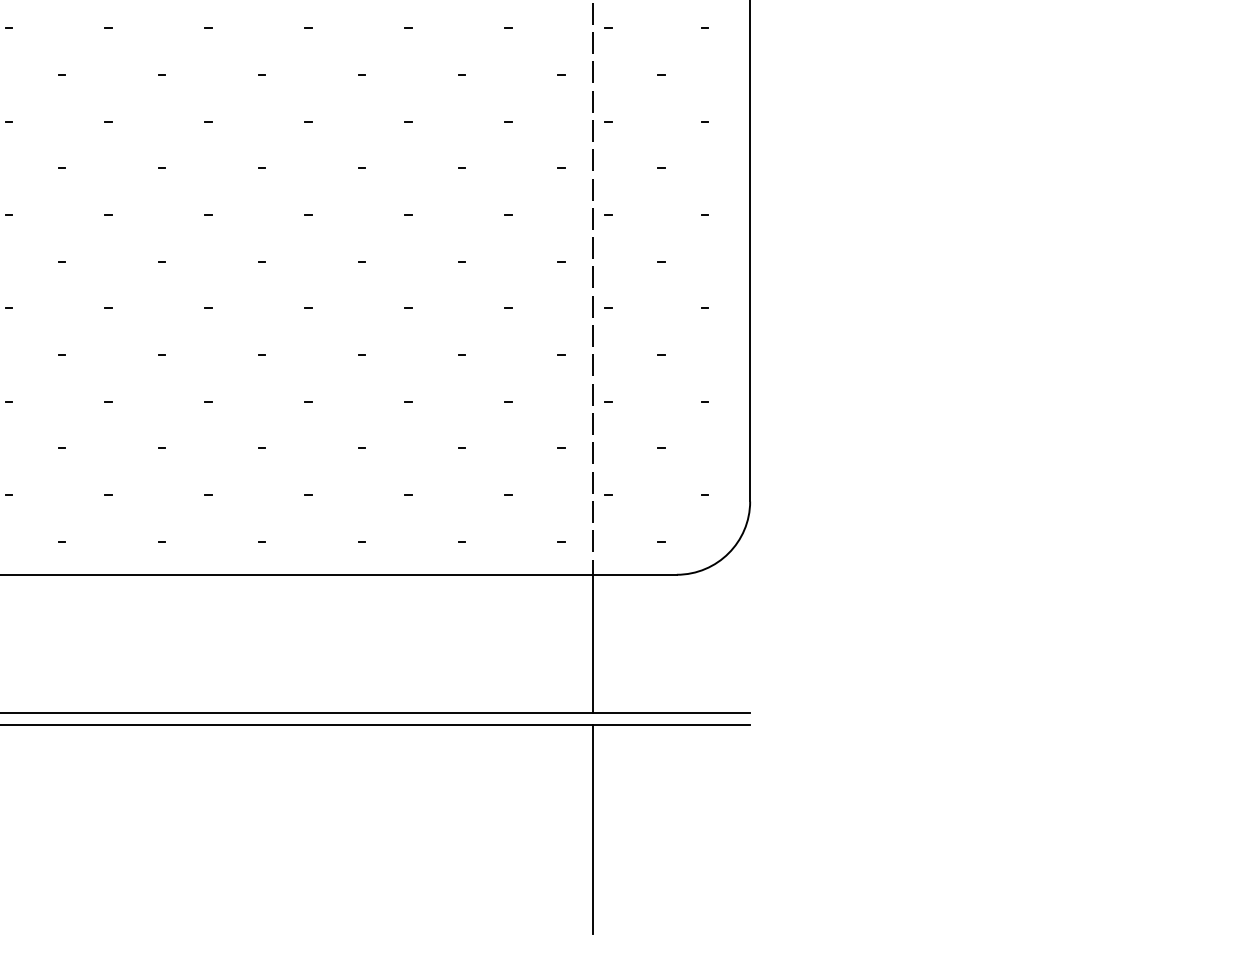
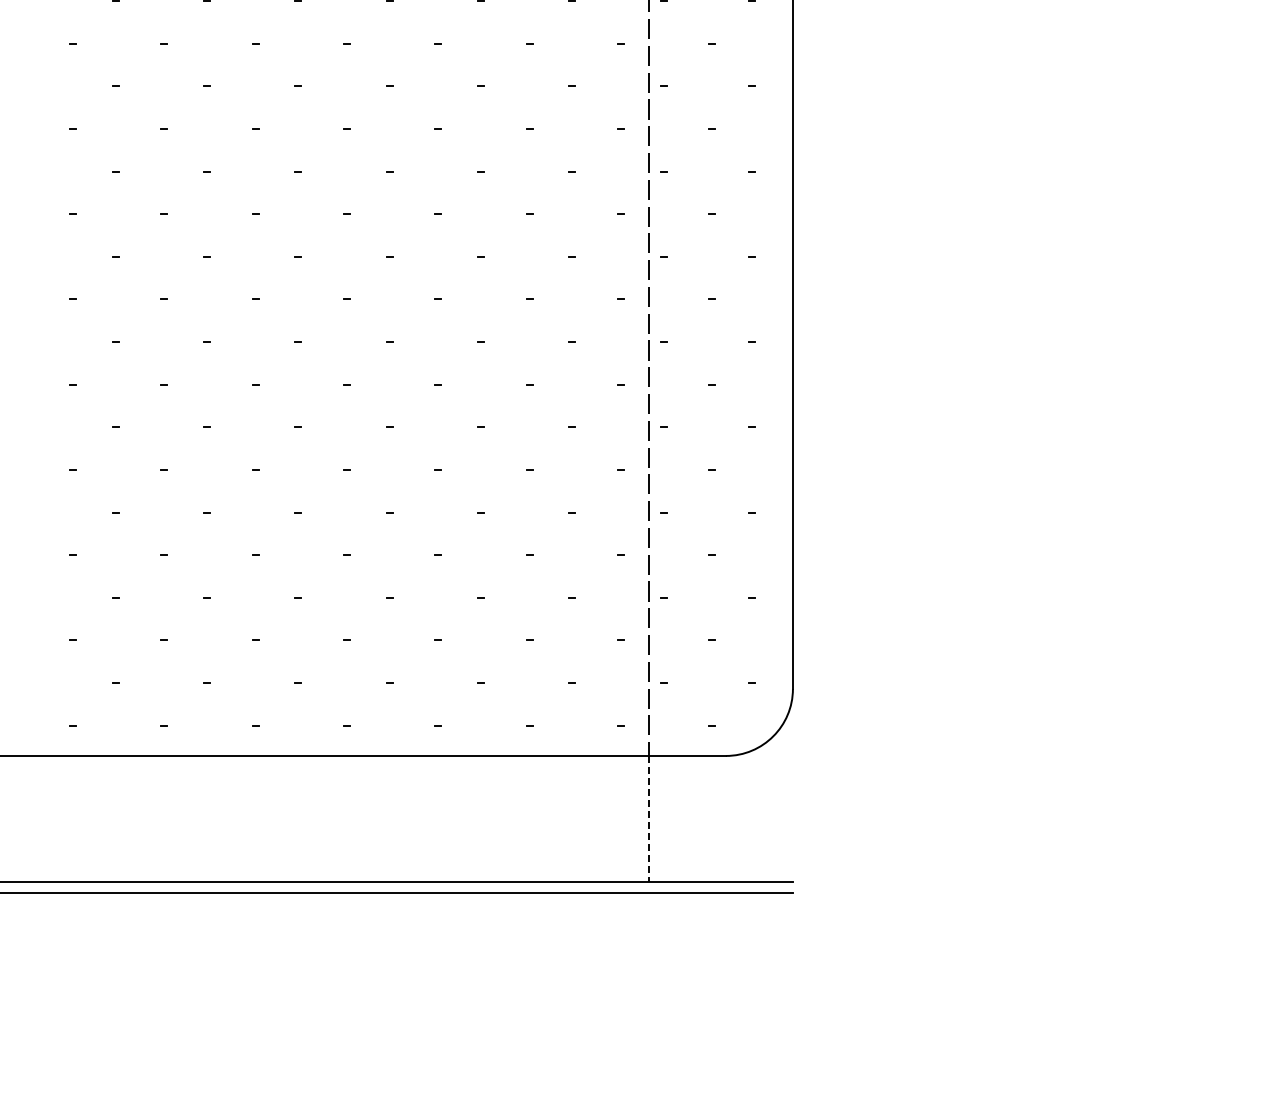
line: (593, 644) -> (649, 819), solid -> dashed
line: (593, 829) -> (649, 988), removed

